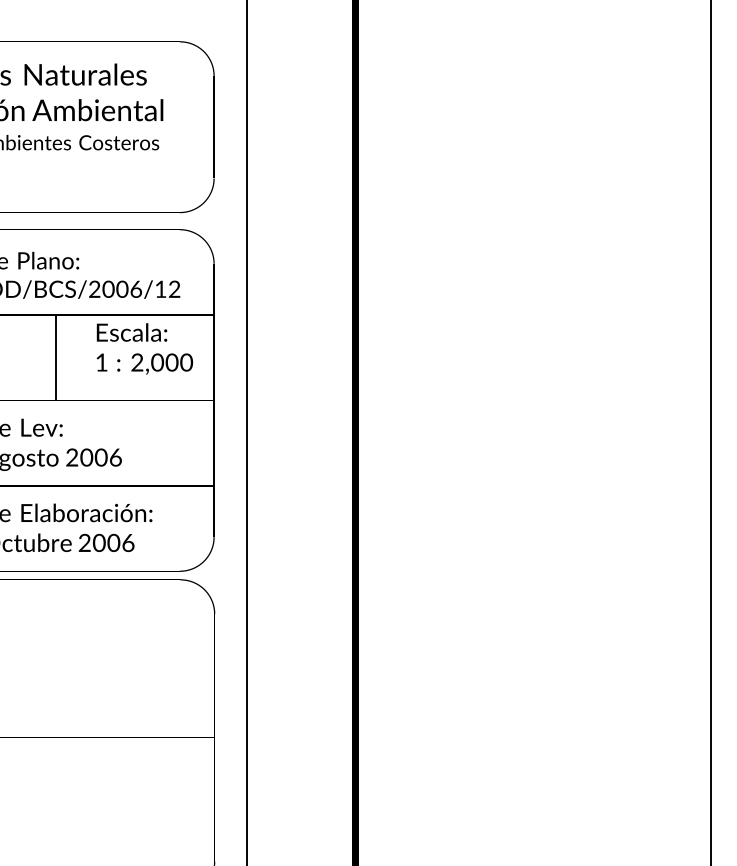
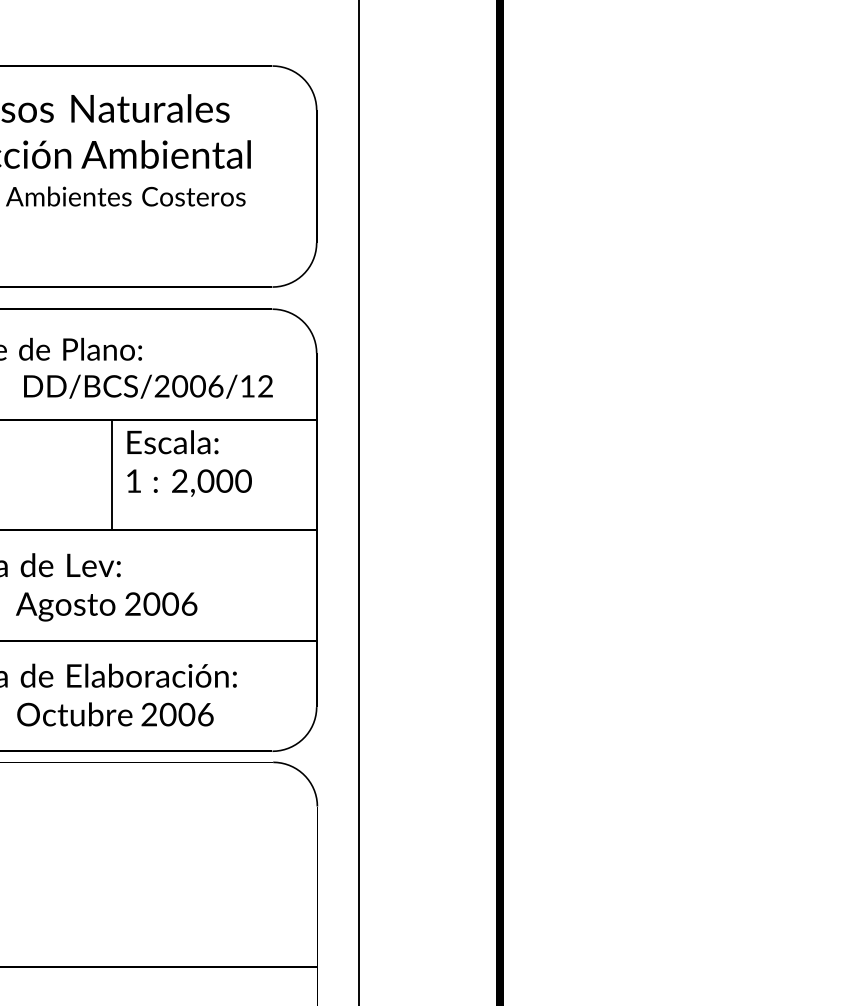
text: (144, 348) -> (189, 462), moved

